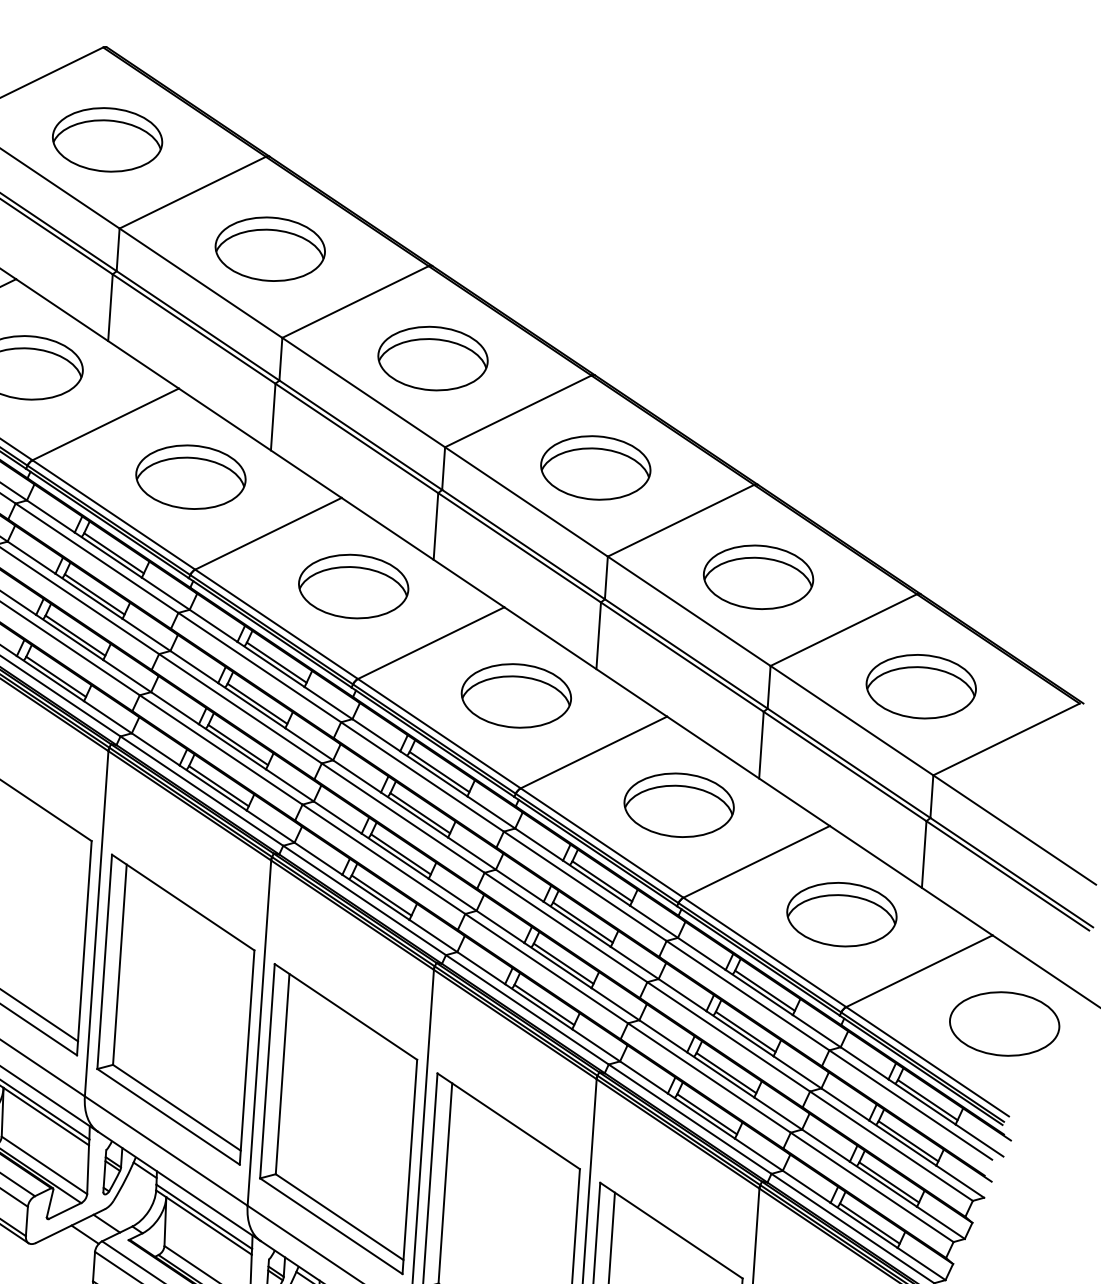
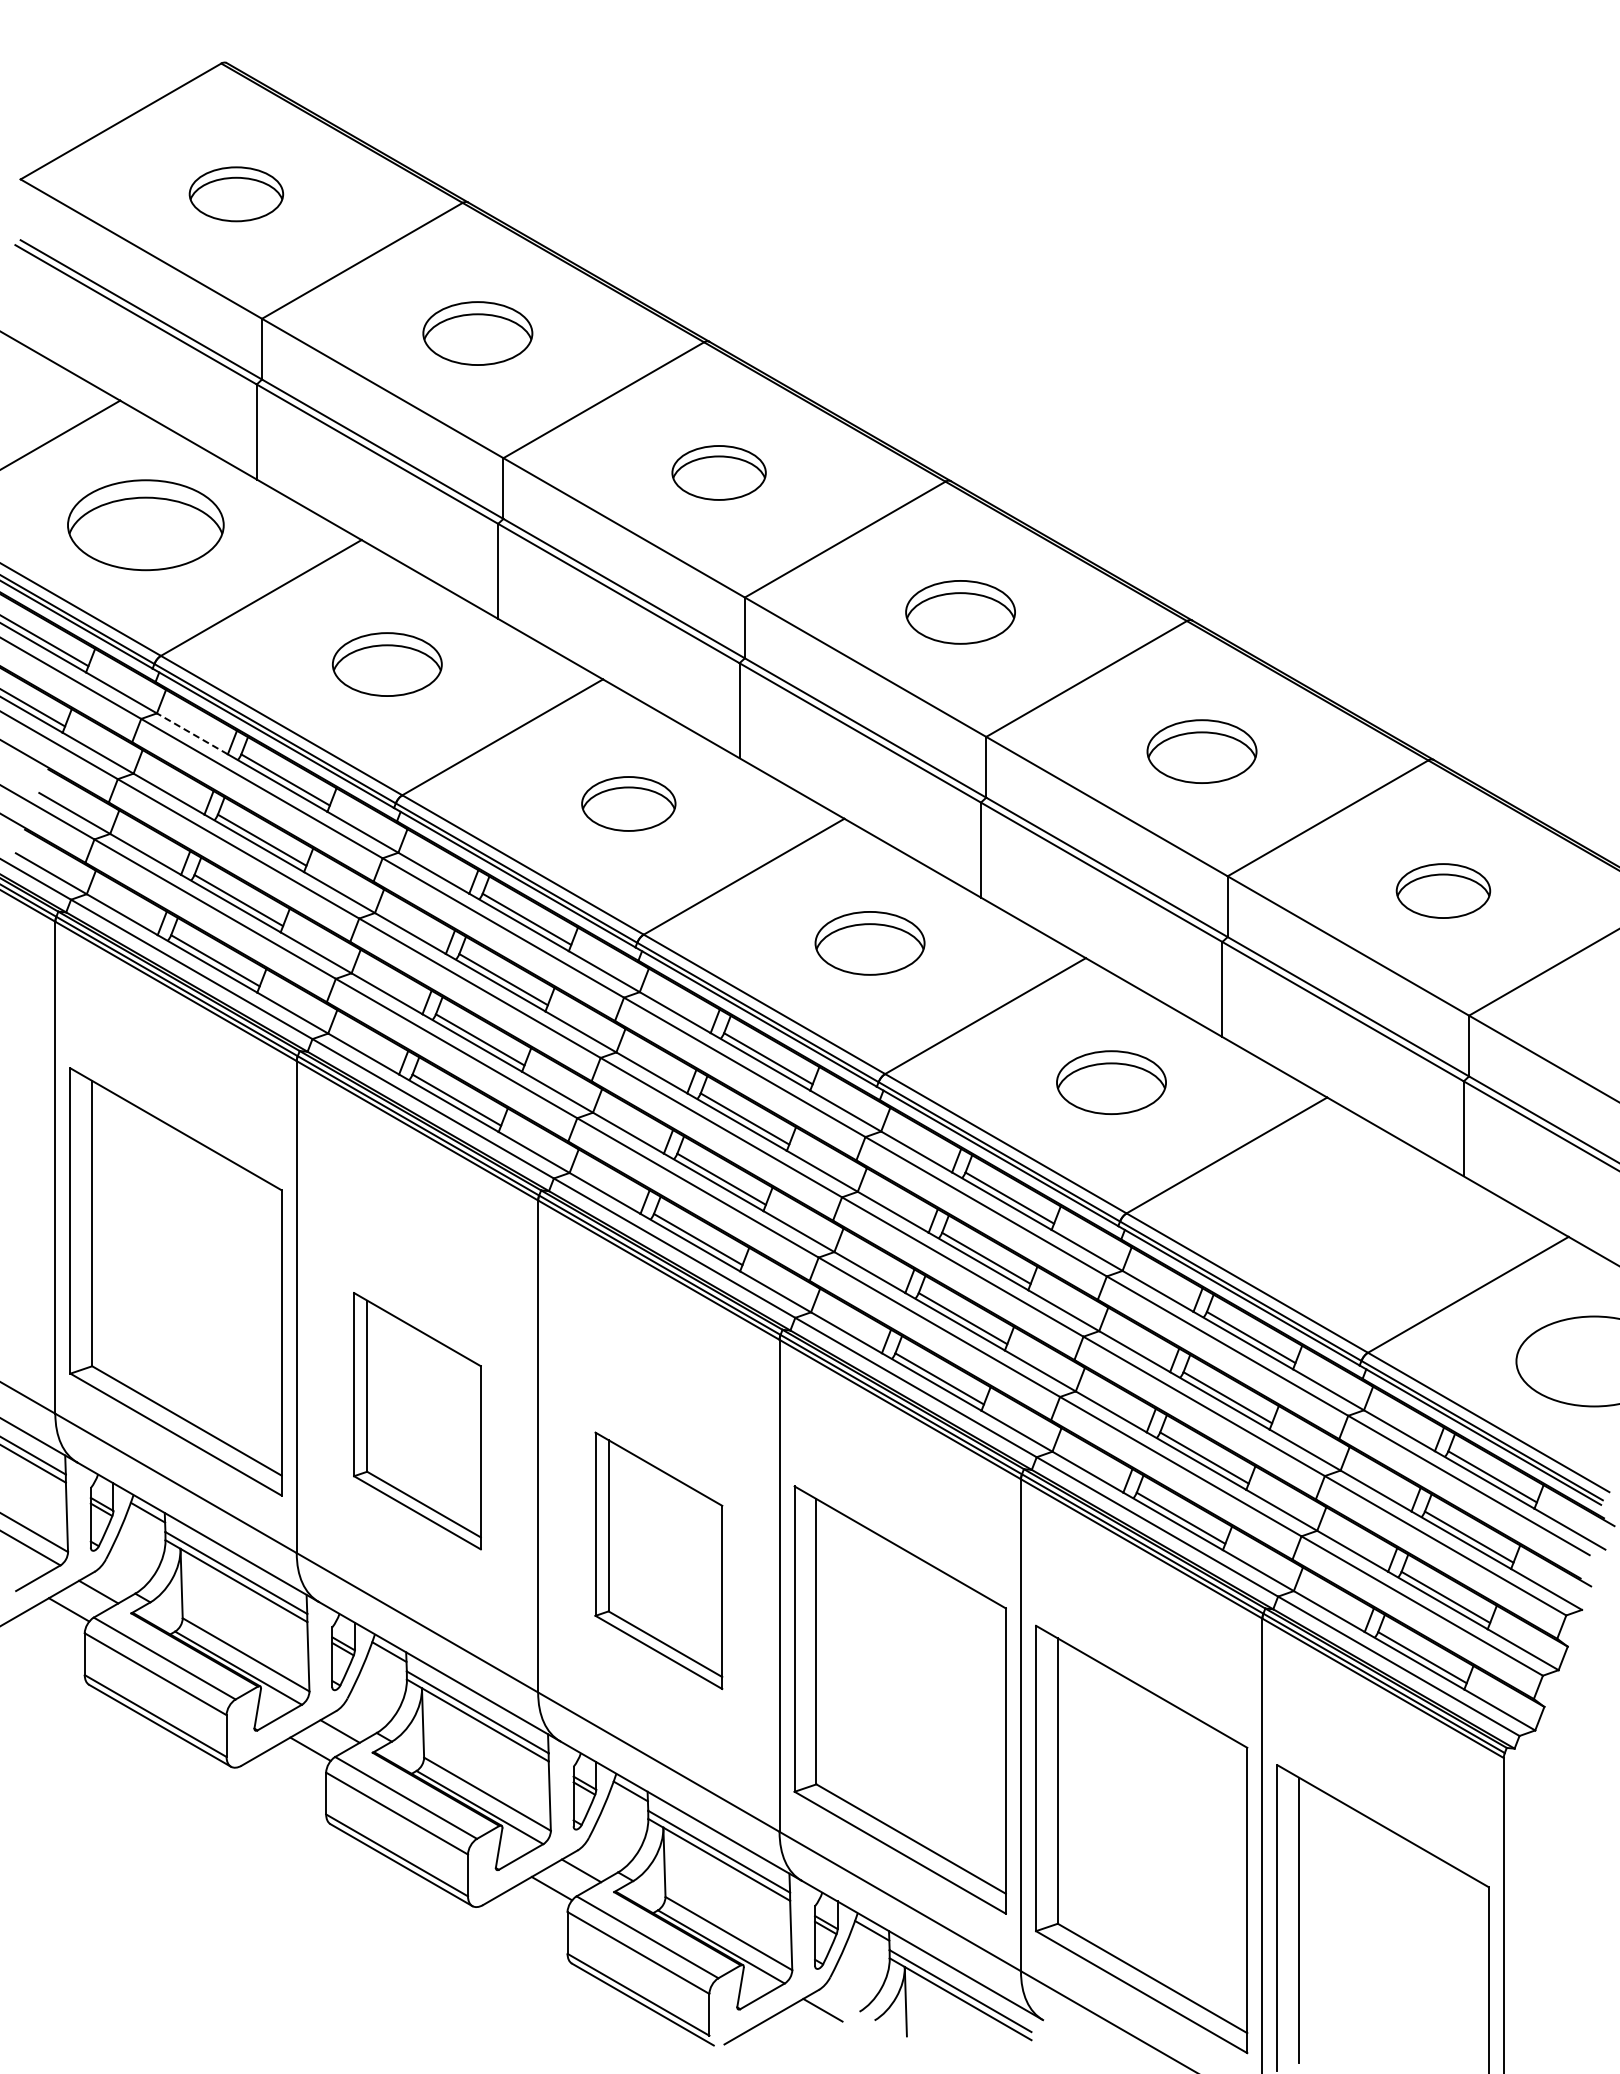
part: (107, 140) -> (236, 194), size x0.6
part: (270, 249) -> (477, 333), size x0.7
part: (432, 358) -> (718, 472), size x0.6
part: (595, 468) -> (960, 612), size x0.7
part: (191, 477) -> (387, 664), size x0.7
line: (50, 516) -> (192, 733), solid -> dashed
part: (758, 577) -> (1201, 751), size x0.7
part: (353, 586) -> (628, 803), size x0.6
part: (921, 686) -> (1443, 890), size x0.6
part: (516, 696) -> (869, 943), size x0.7
part: (679, 805) -> (1111, 1082), size x0.7
part: (841, 914) -> (1352, 1221), removed
part: (175, 1009) -> (417, 1420), size x0.6
part: (338, 1118) -> (658, 1560), size x0.6

